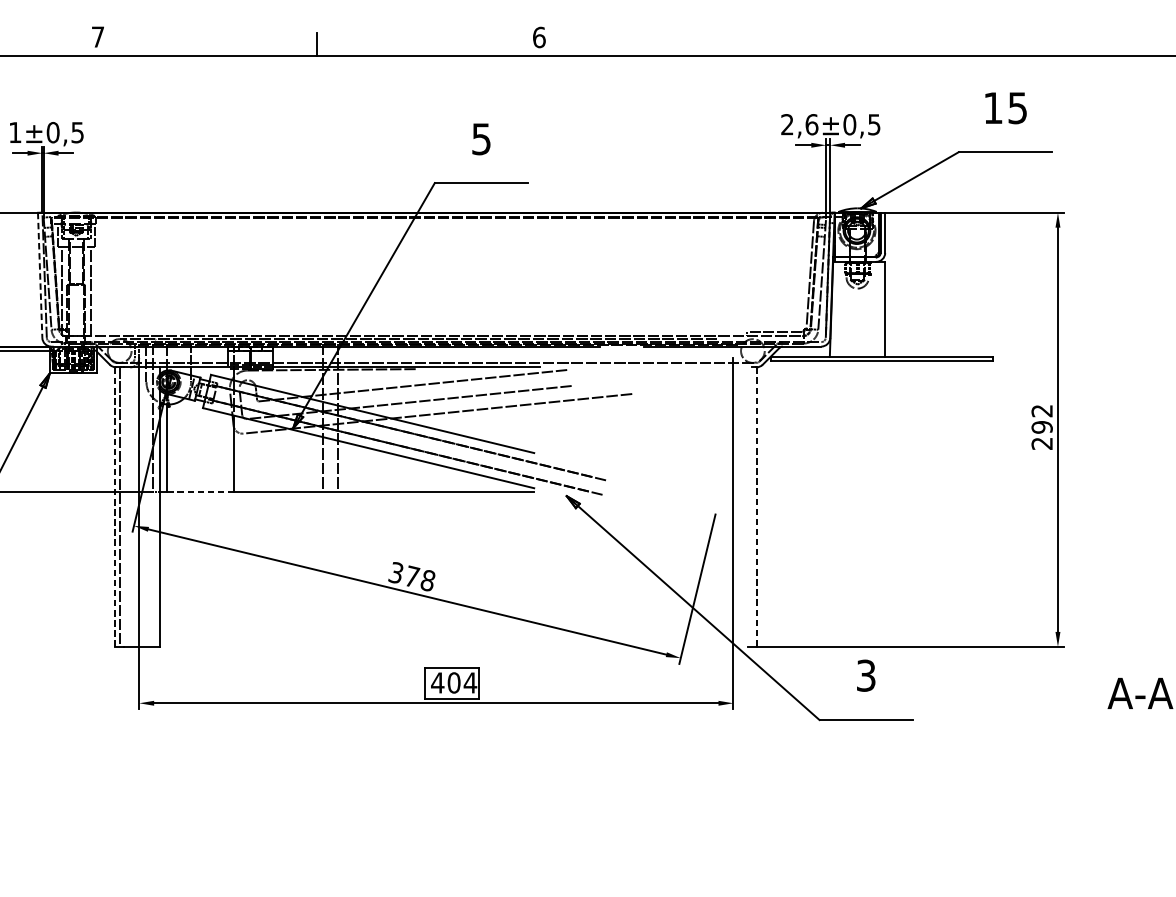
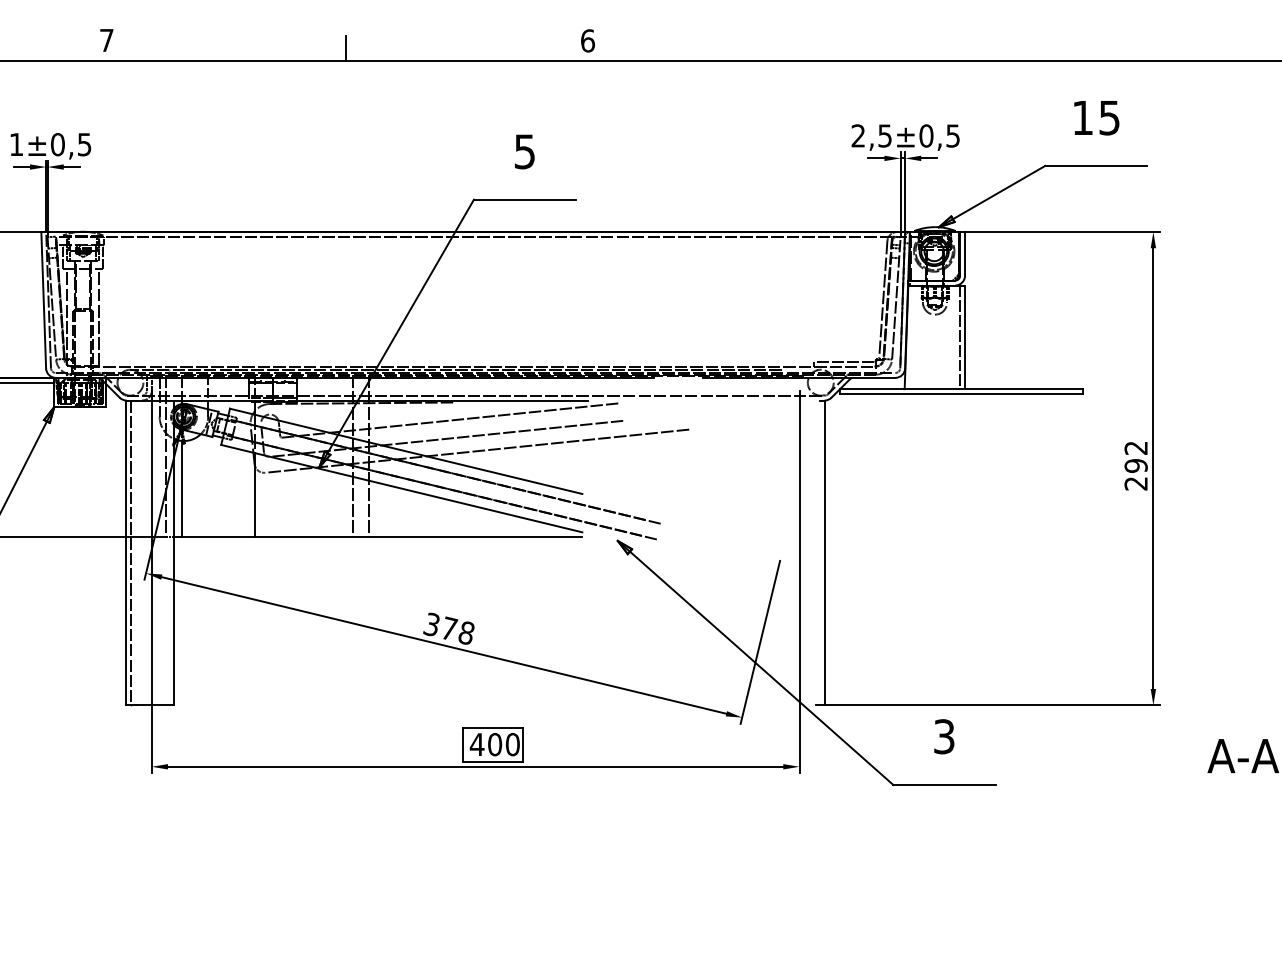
text: (812, 124) -> (885, 135), 2,6 -> 2,5
line: (39, 275) -> (43, 300), dashed -> solid
line: (881, 309) -> (960, 337), added
line: (200, 492) -> (218, 536), dashed -> solid
line: (115, 506) -> (125, 552), dashed -> solid
line: (757, 507) -> (825, 553), dashed -> solid
text: (470, 682) -> (512, 744), 404 -> 400

